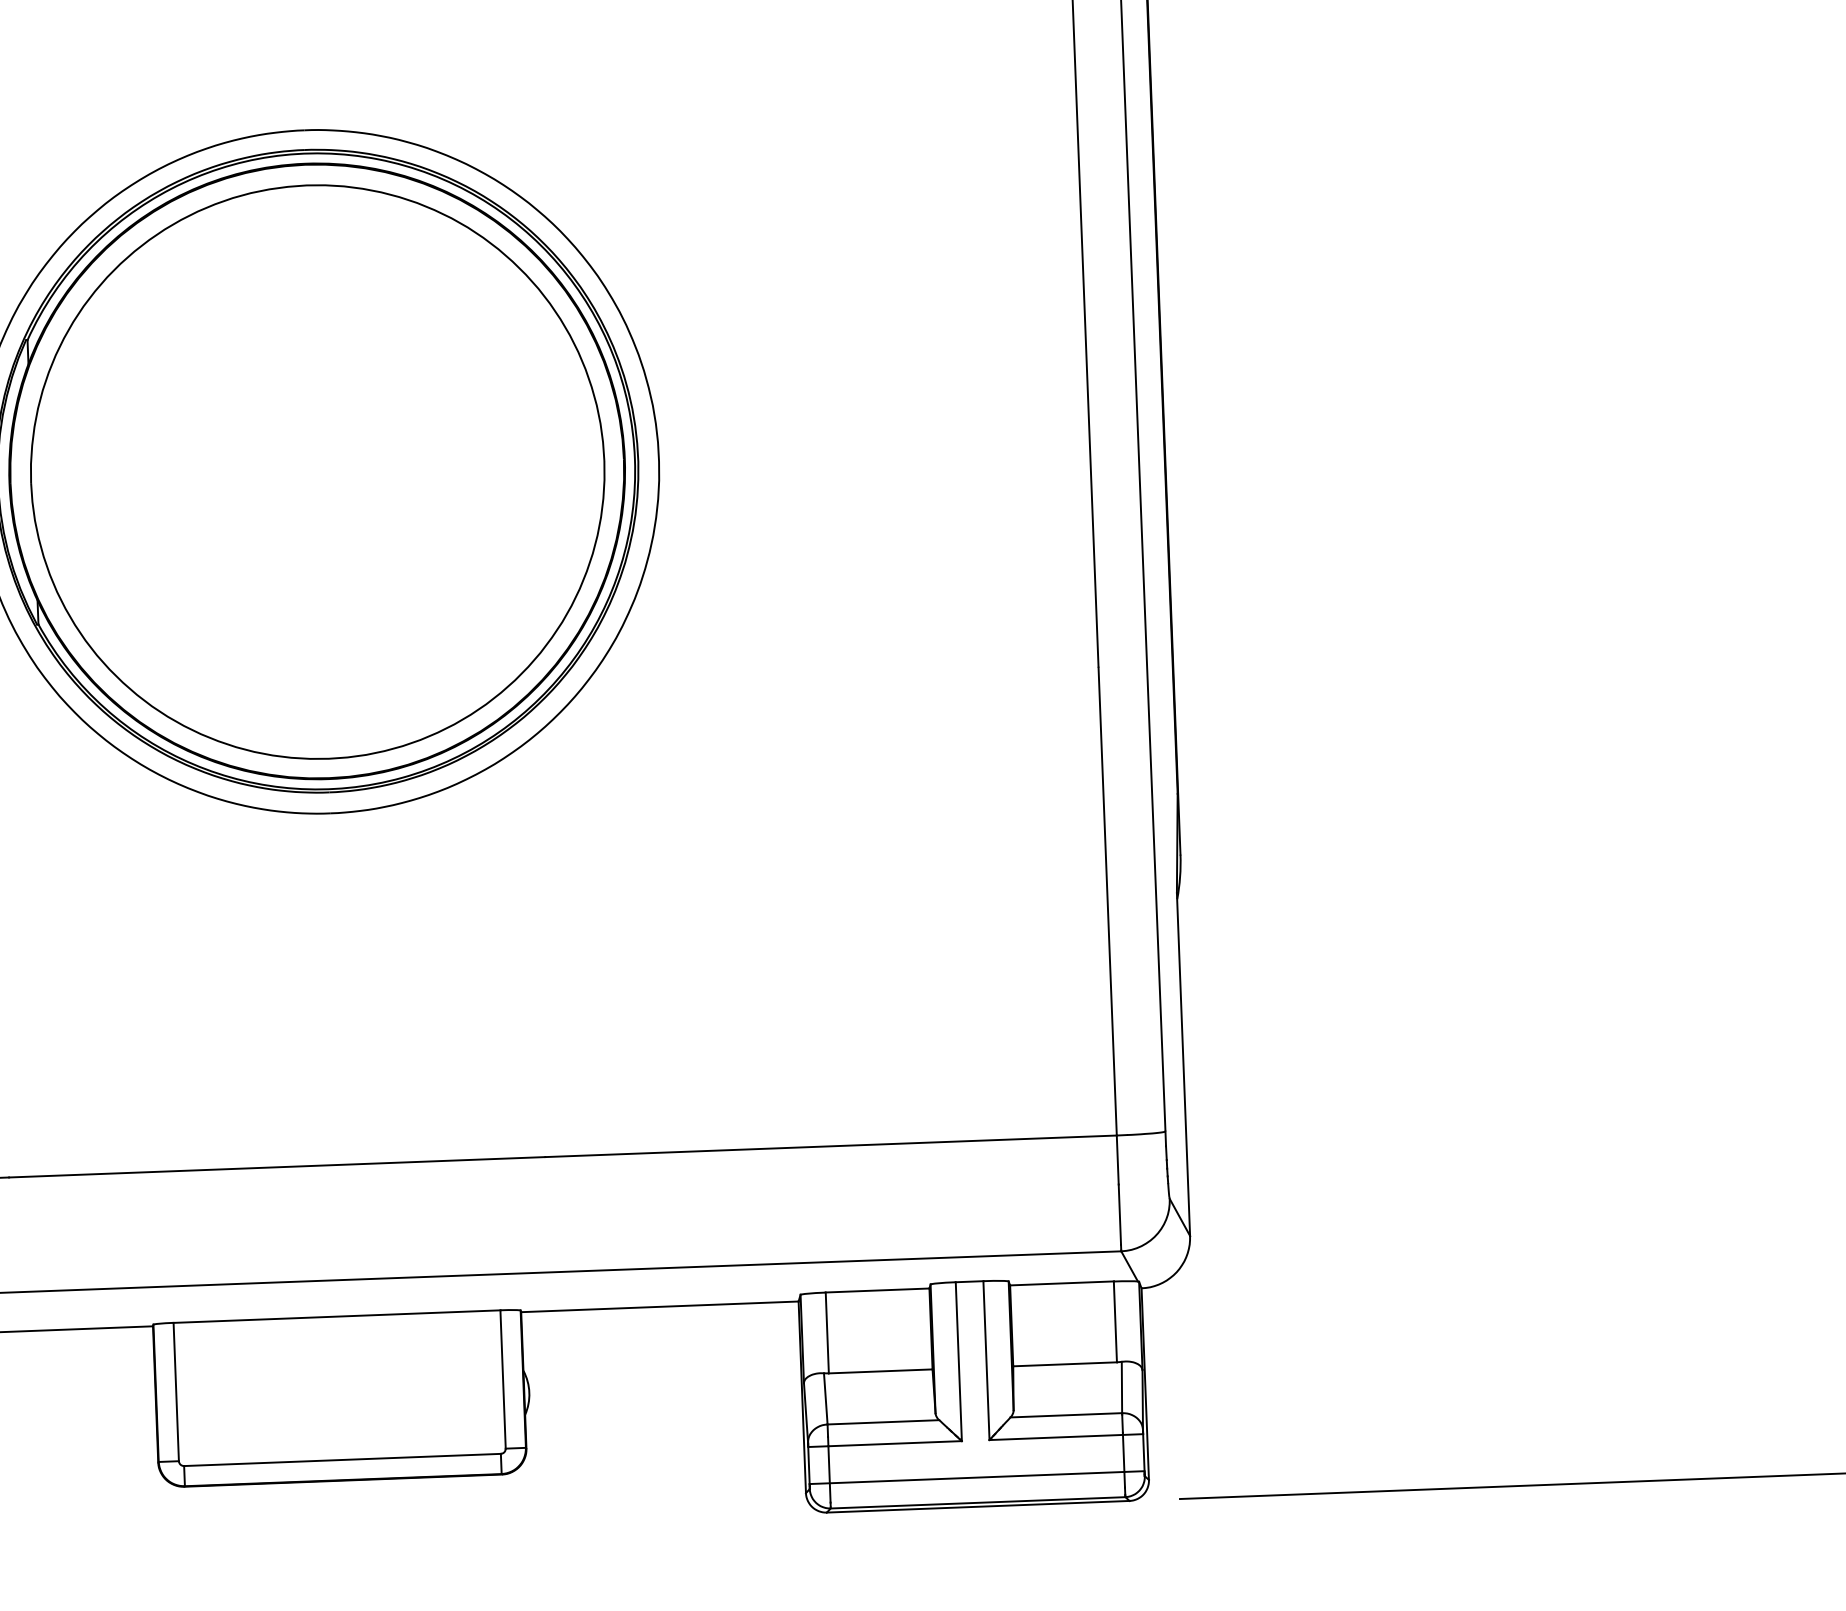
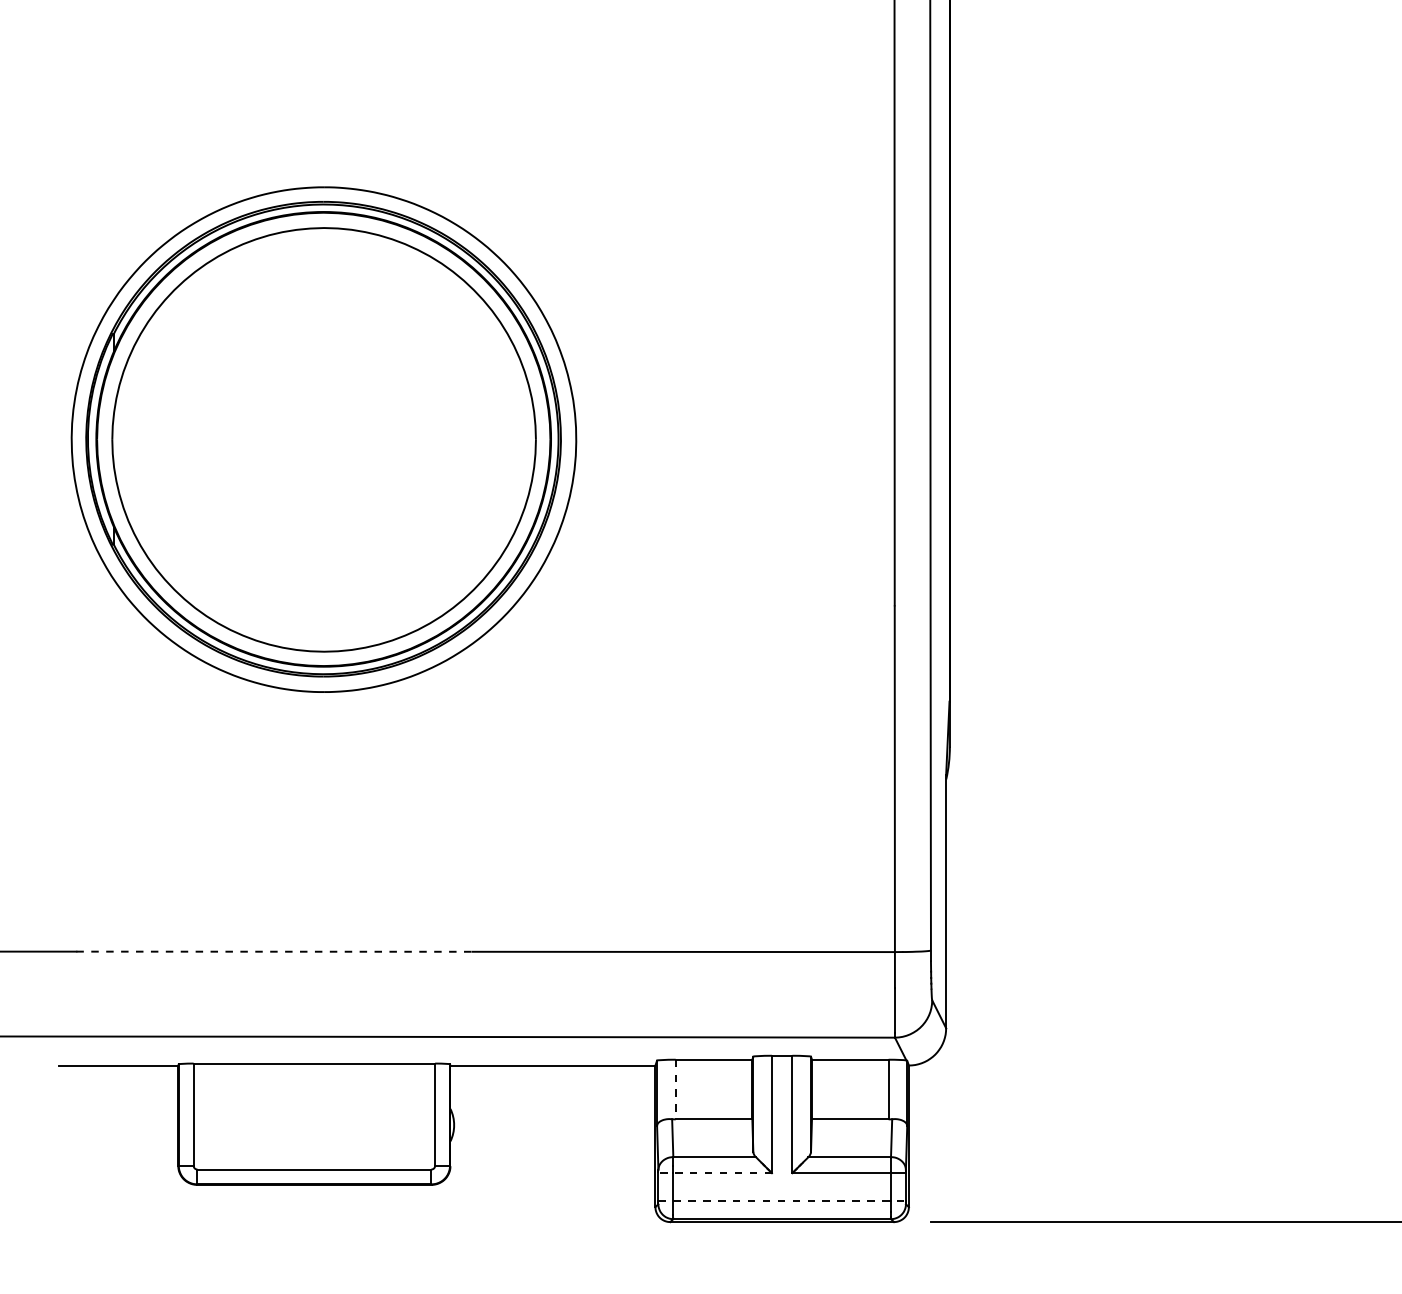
line: (278, 1166) -> (275, 951), solid -> dashed
line: (826, 1332) -> (675, 1089), solid -> dashed
line: (885, 1444) -> (715, 1173), solid -> dashed
line: (977, 1477) -> (782, 1200), solid -> dashed

